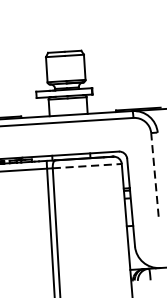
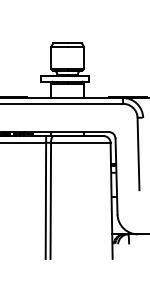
line: (86, 165) -> (80, 142), dashed -> solid
line: (154, 174) -> (138, 153), dashed -> solid

